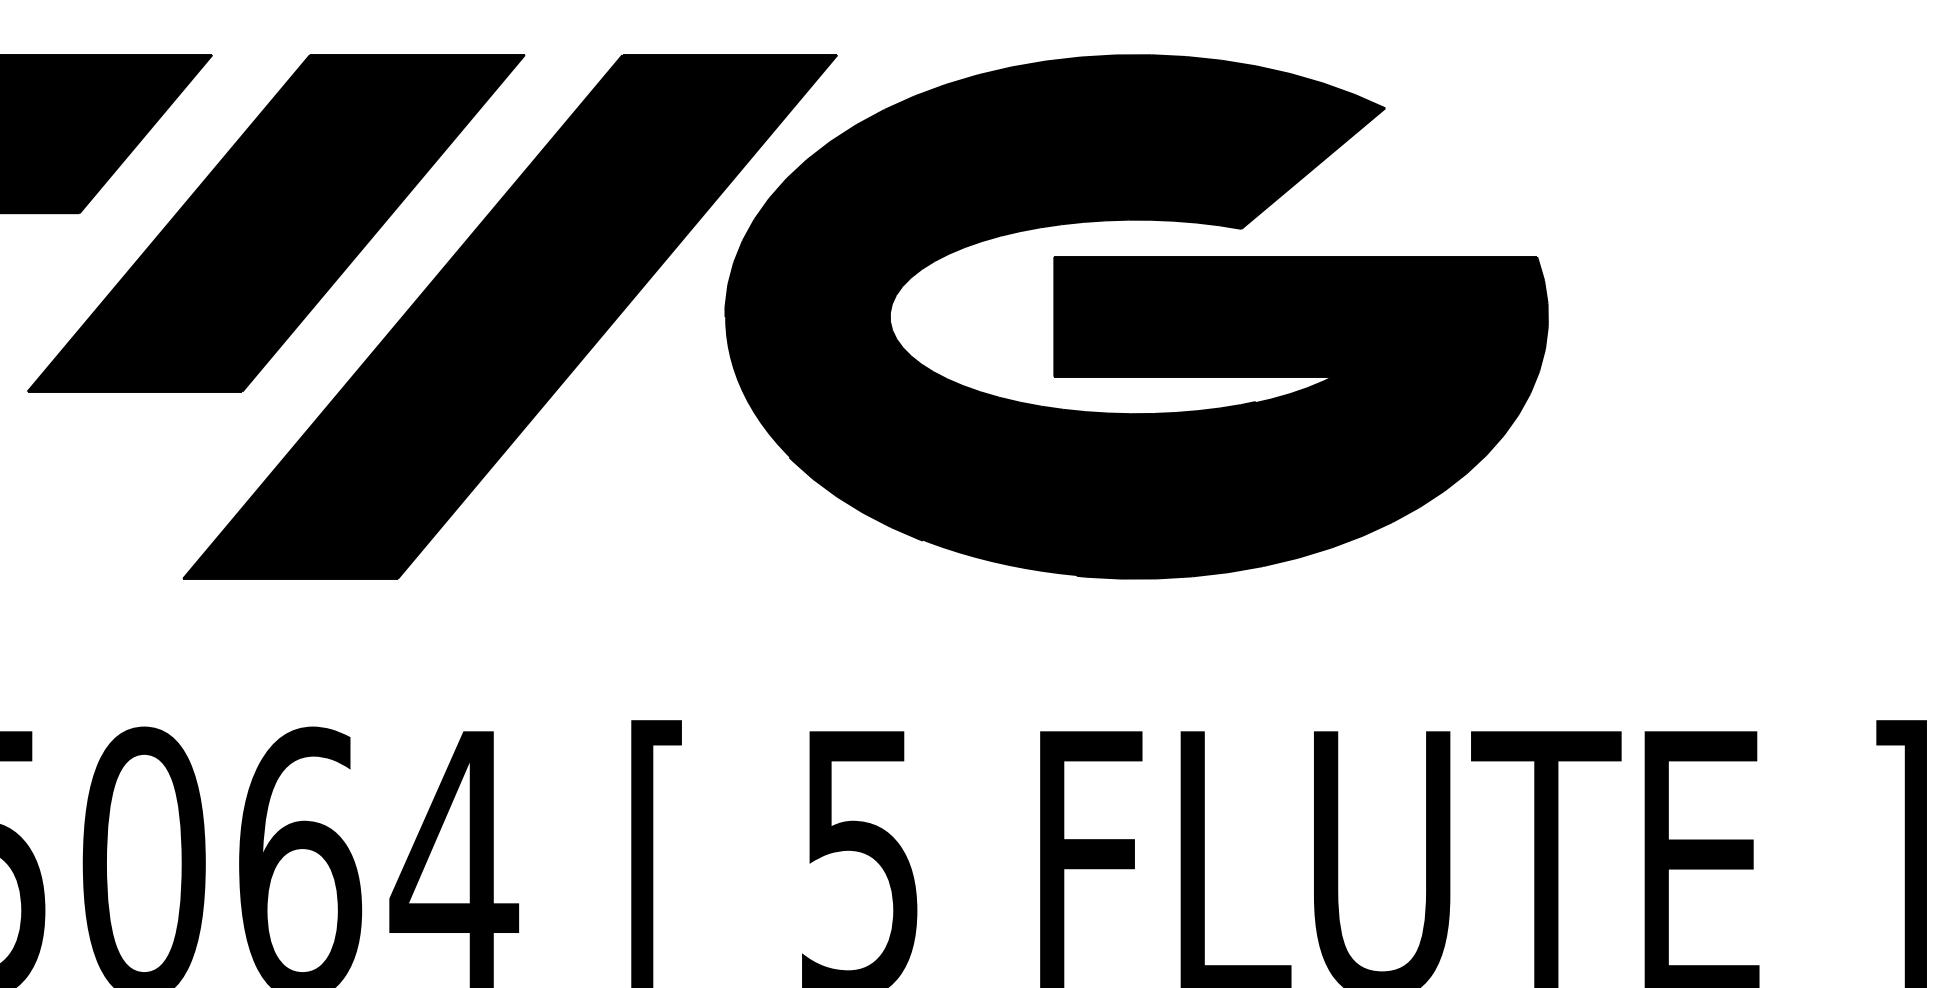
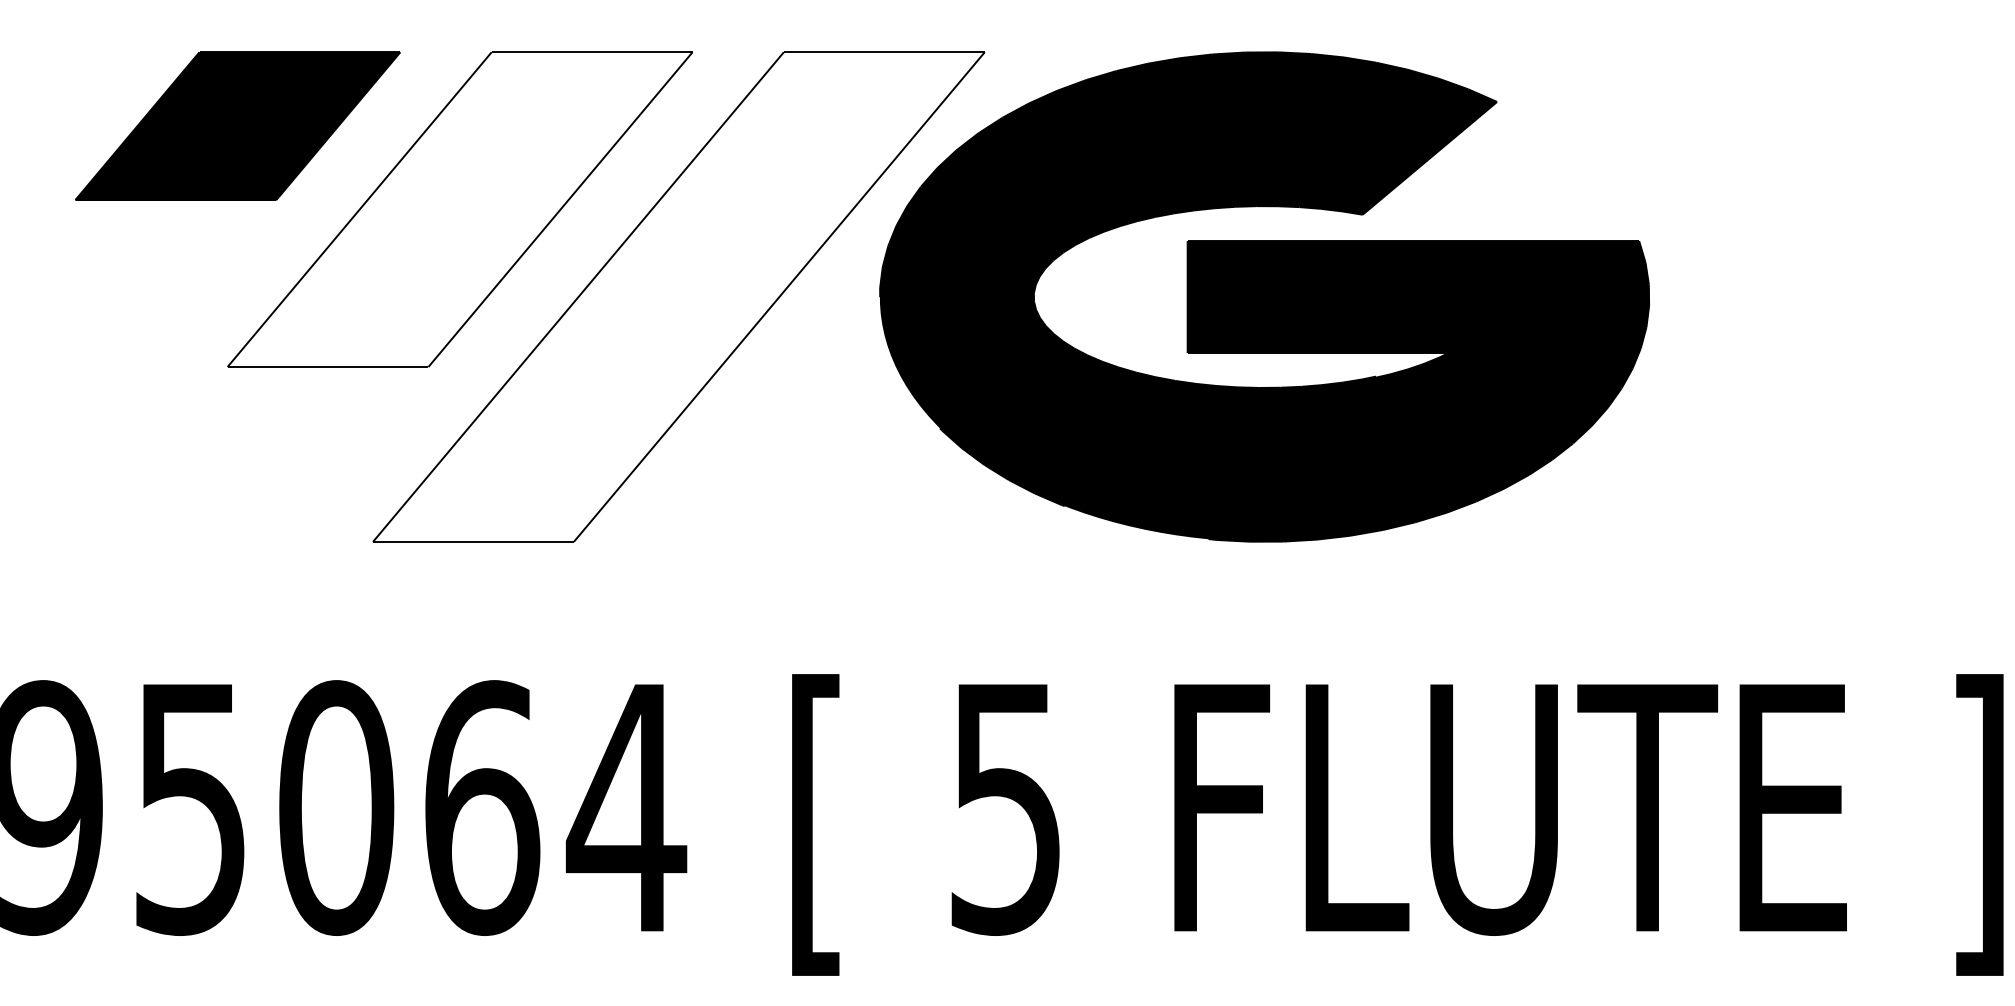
fill: (275, 223) -> (459, 209), removed
fill: (509, 316) -> (678, 296), removed

